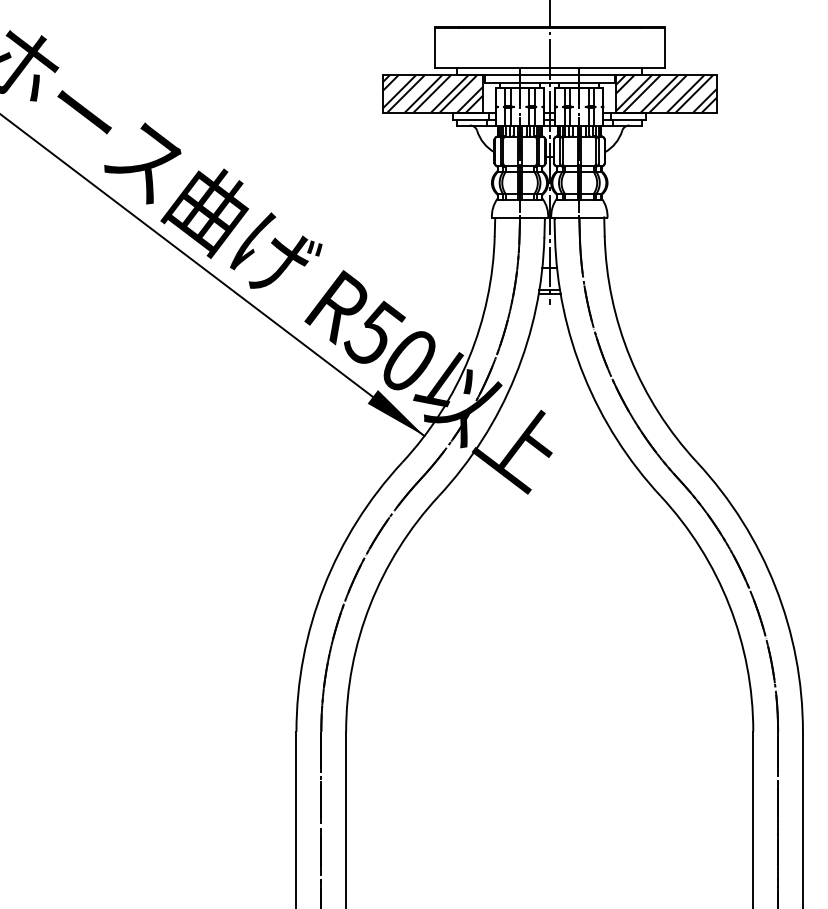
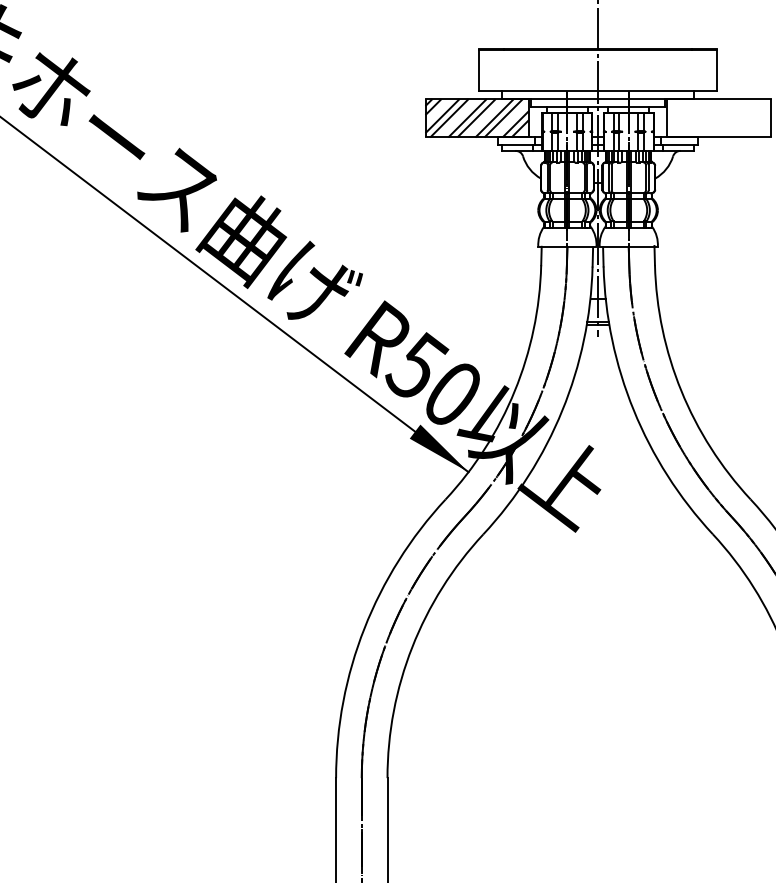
hatch: (666, 93) -> (718, 117), removed

